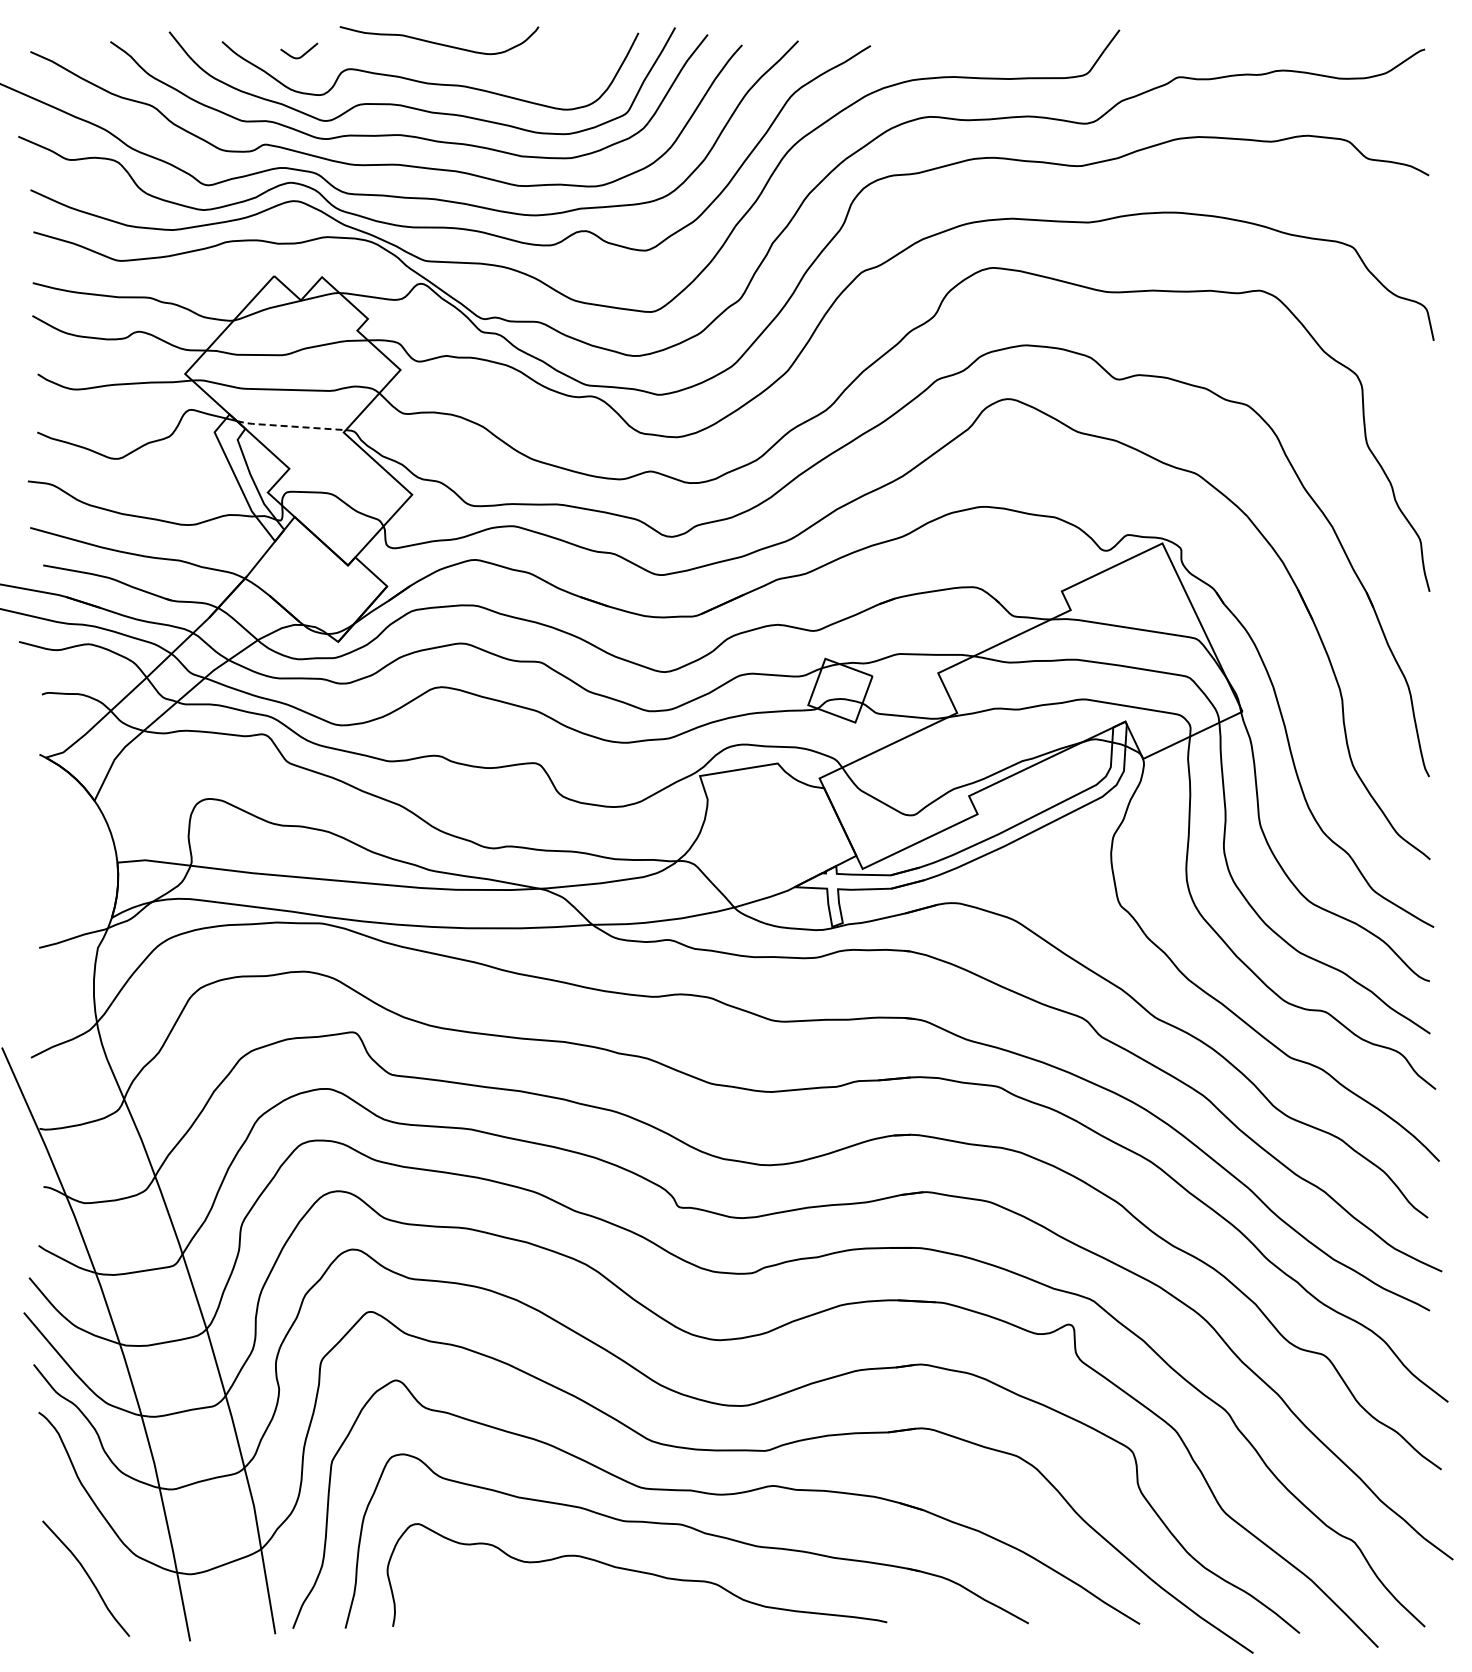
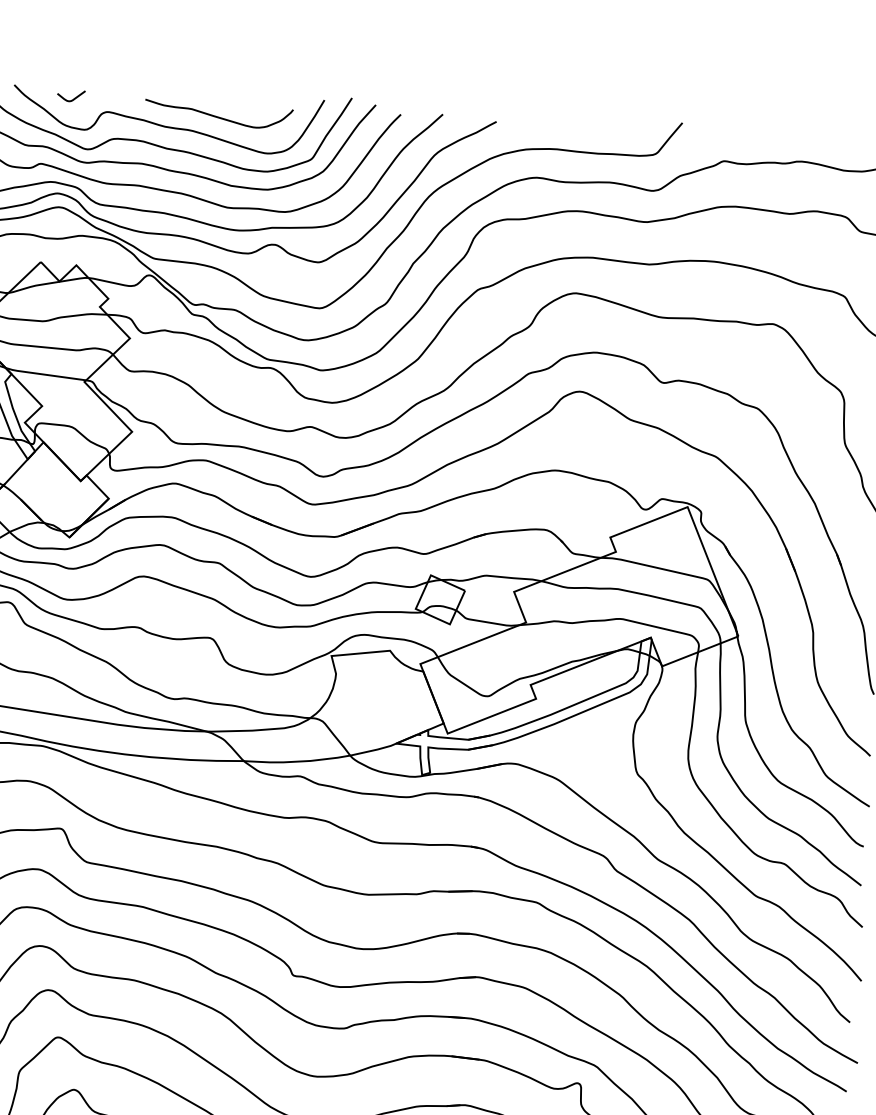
curve: (437, 42) -> (217, 116), moved
line: (290, 426) -> (45, 374), dashed -> solid

